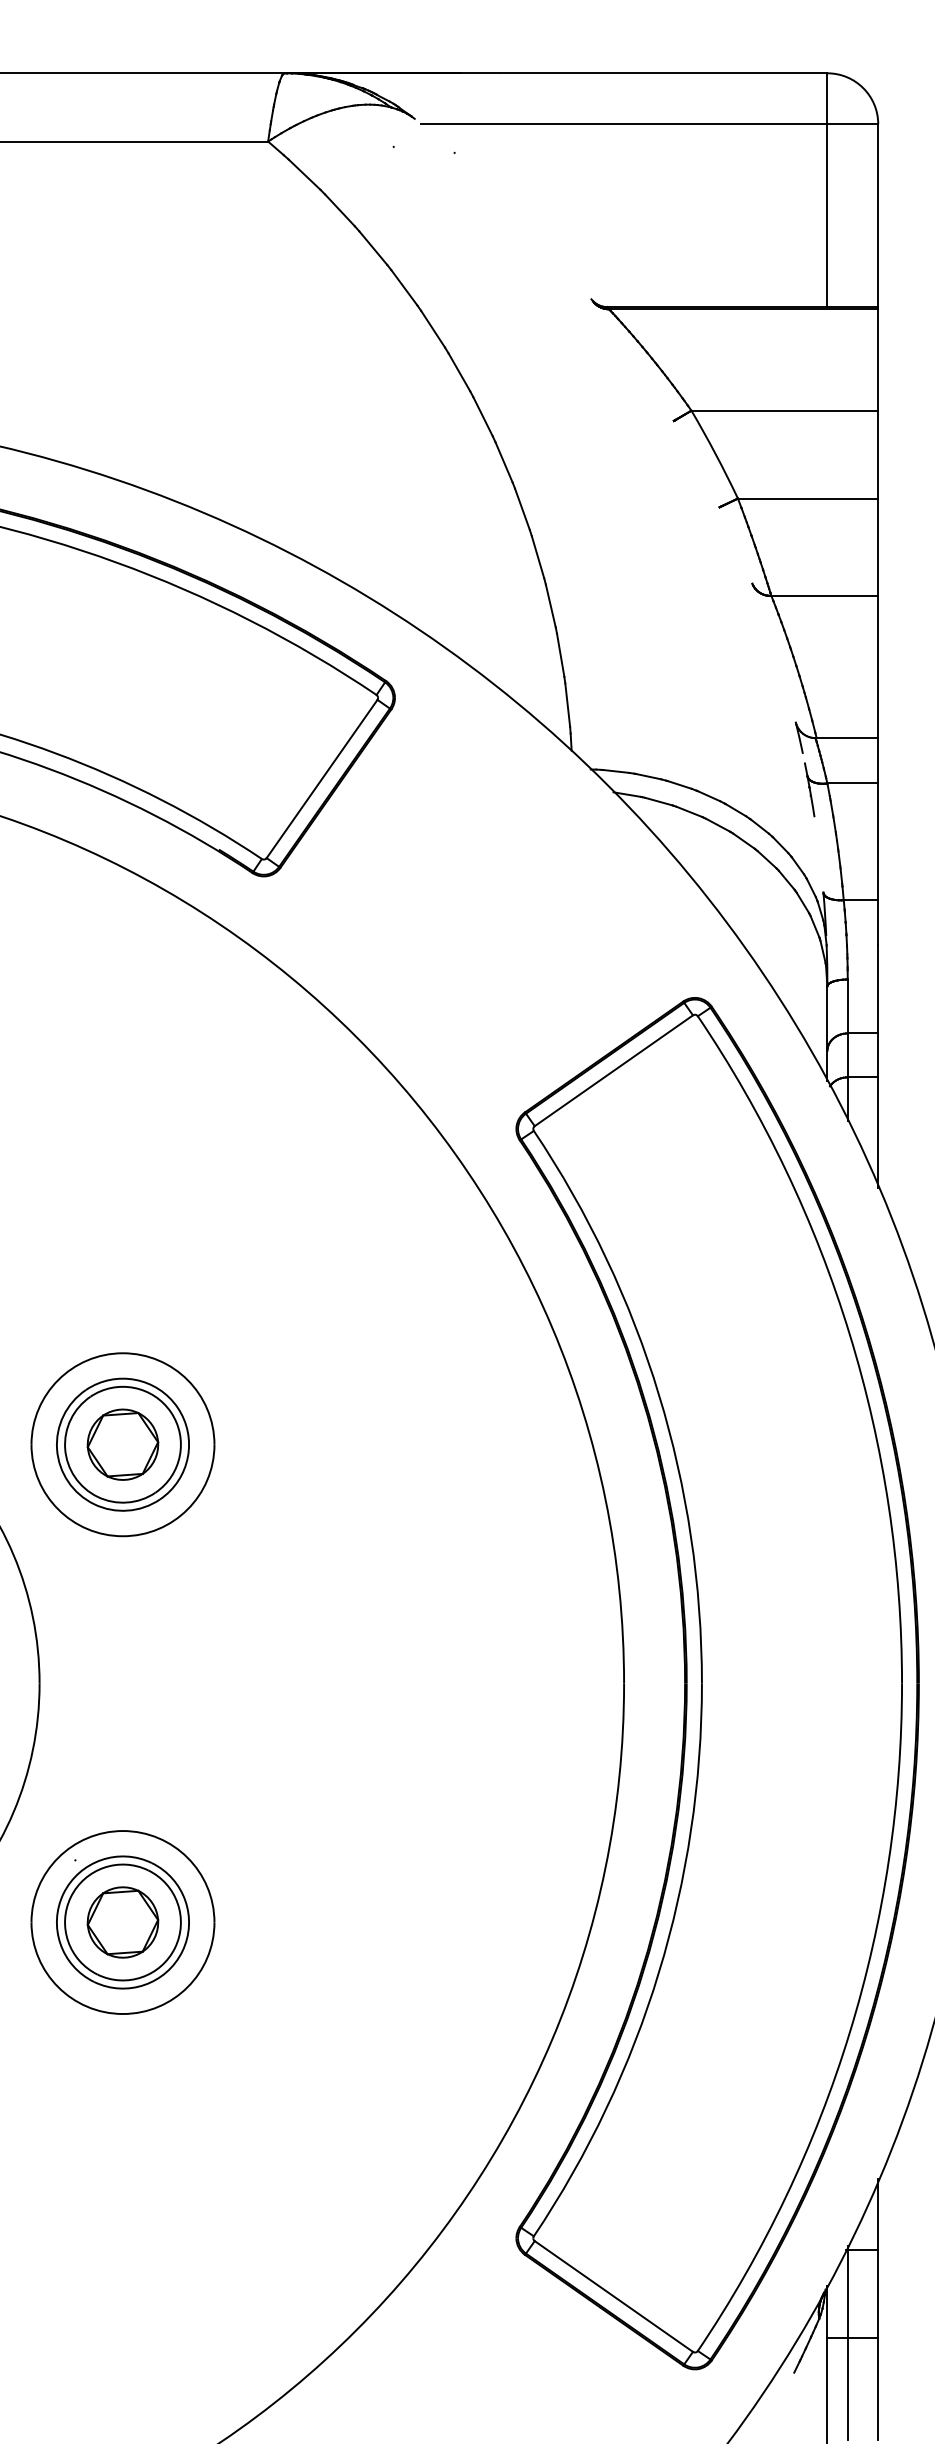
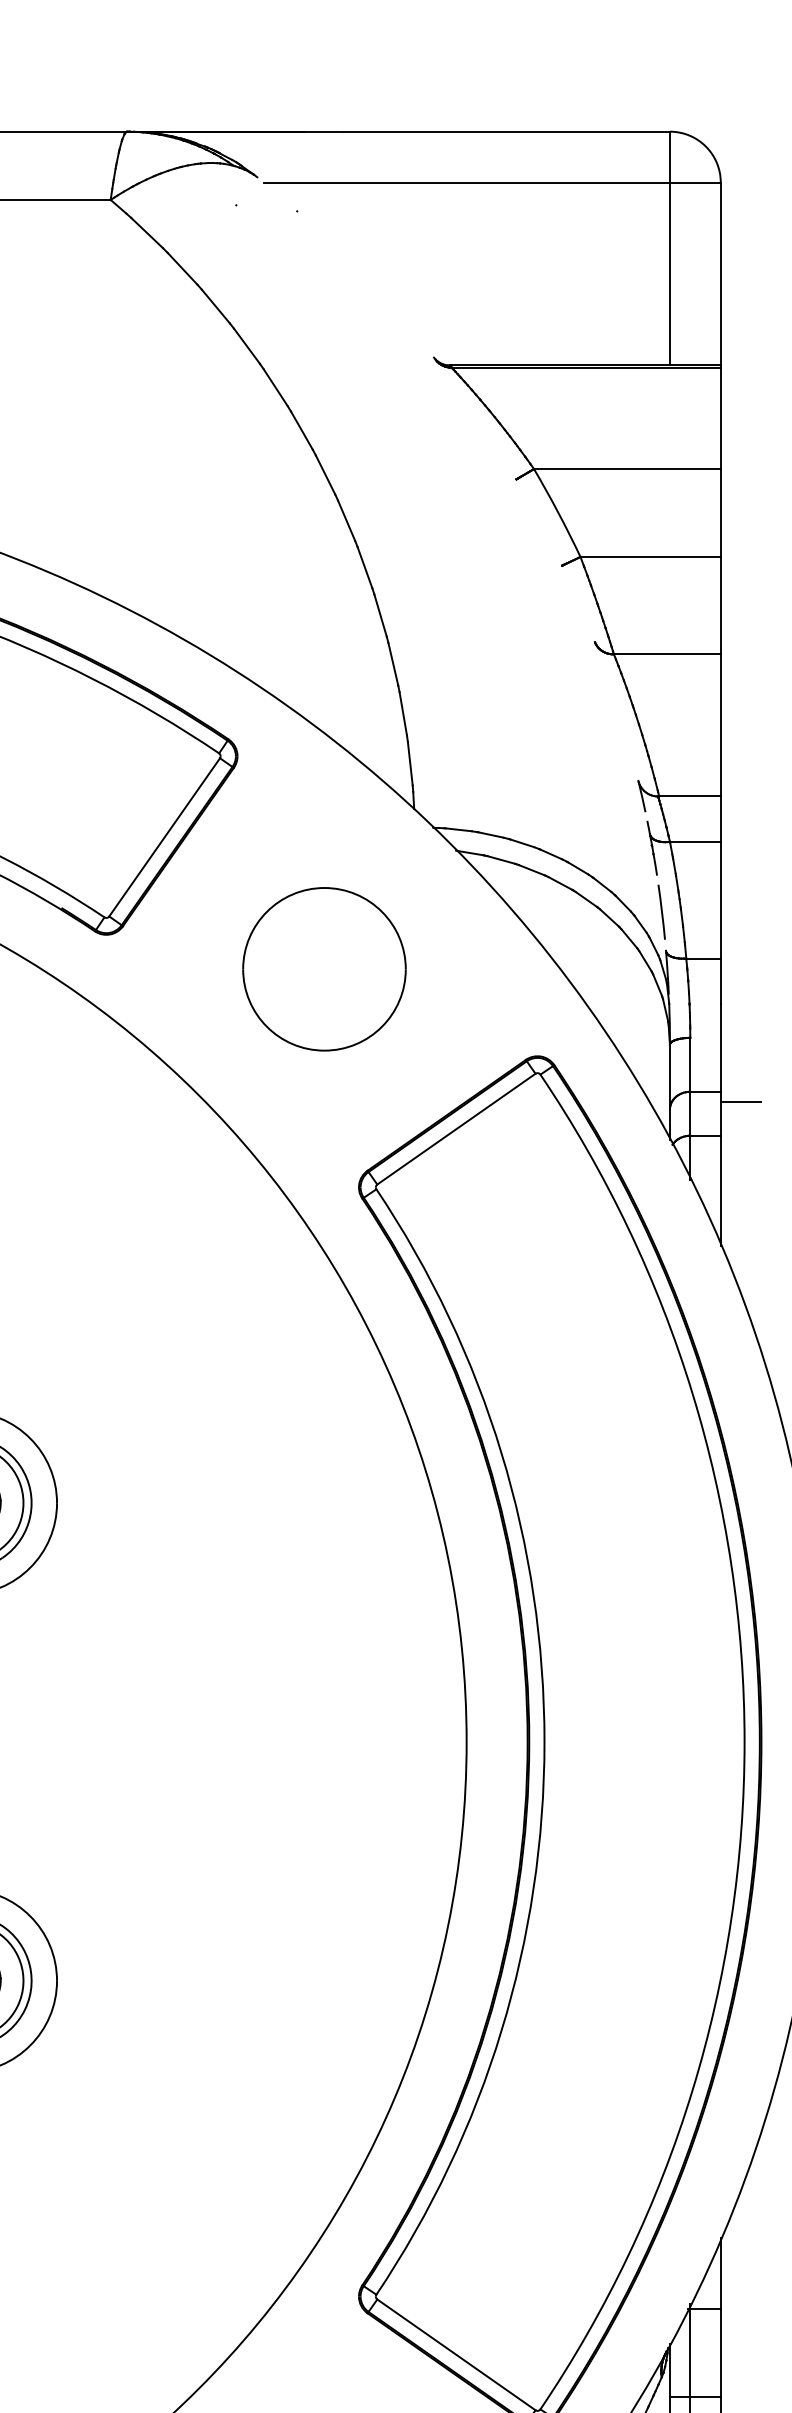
line: (819, 853) -> (662, 911), added
part: (481, 910) -> (324, 968), added
line: (898, 1044) -> (741, 1102), added

